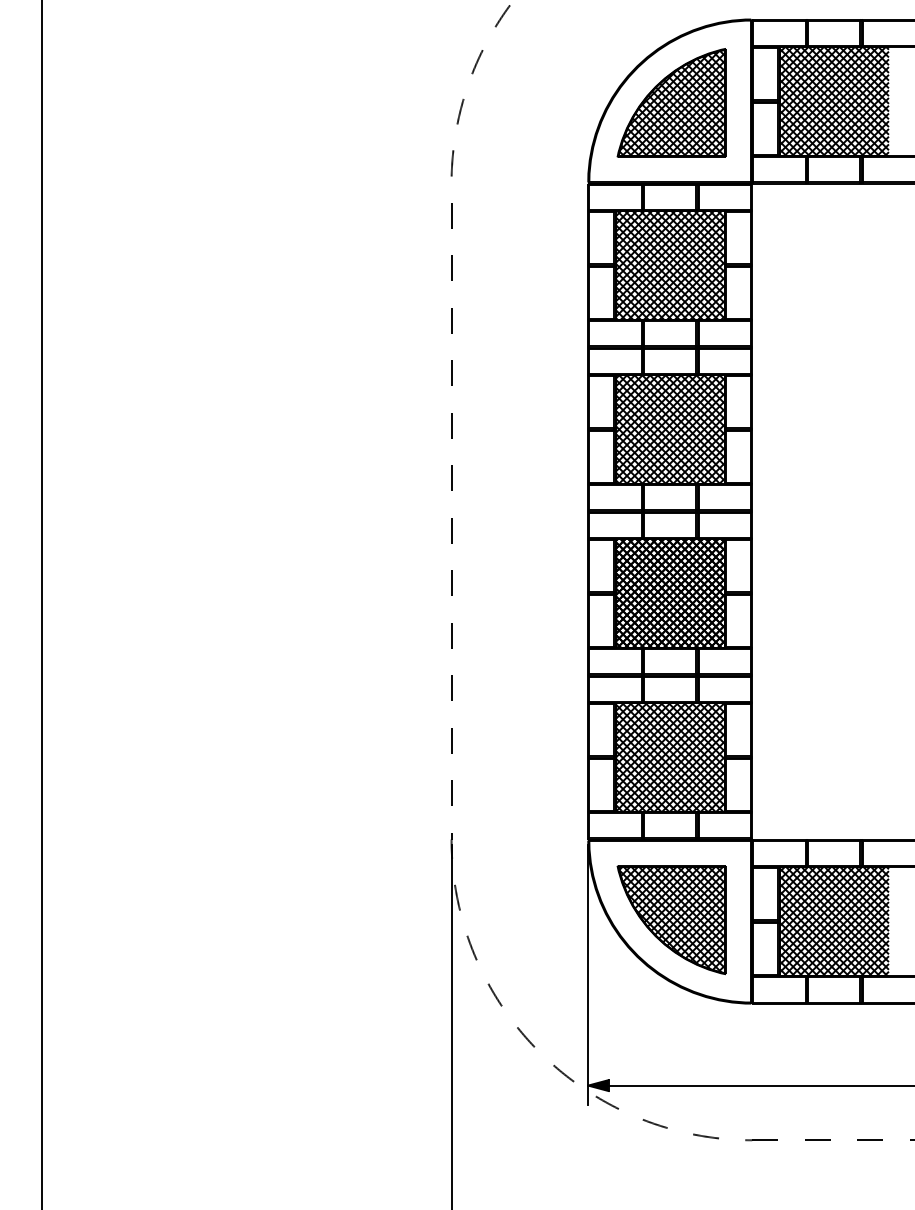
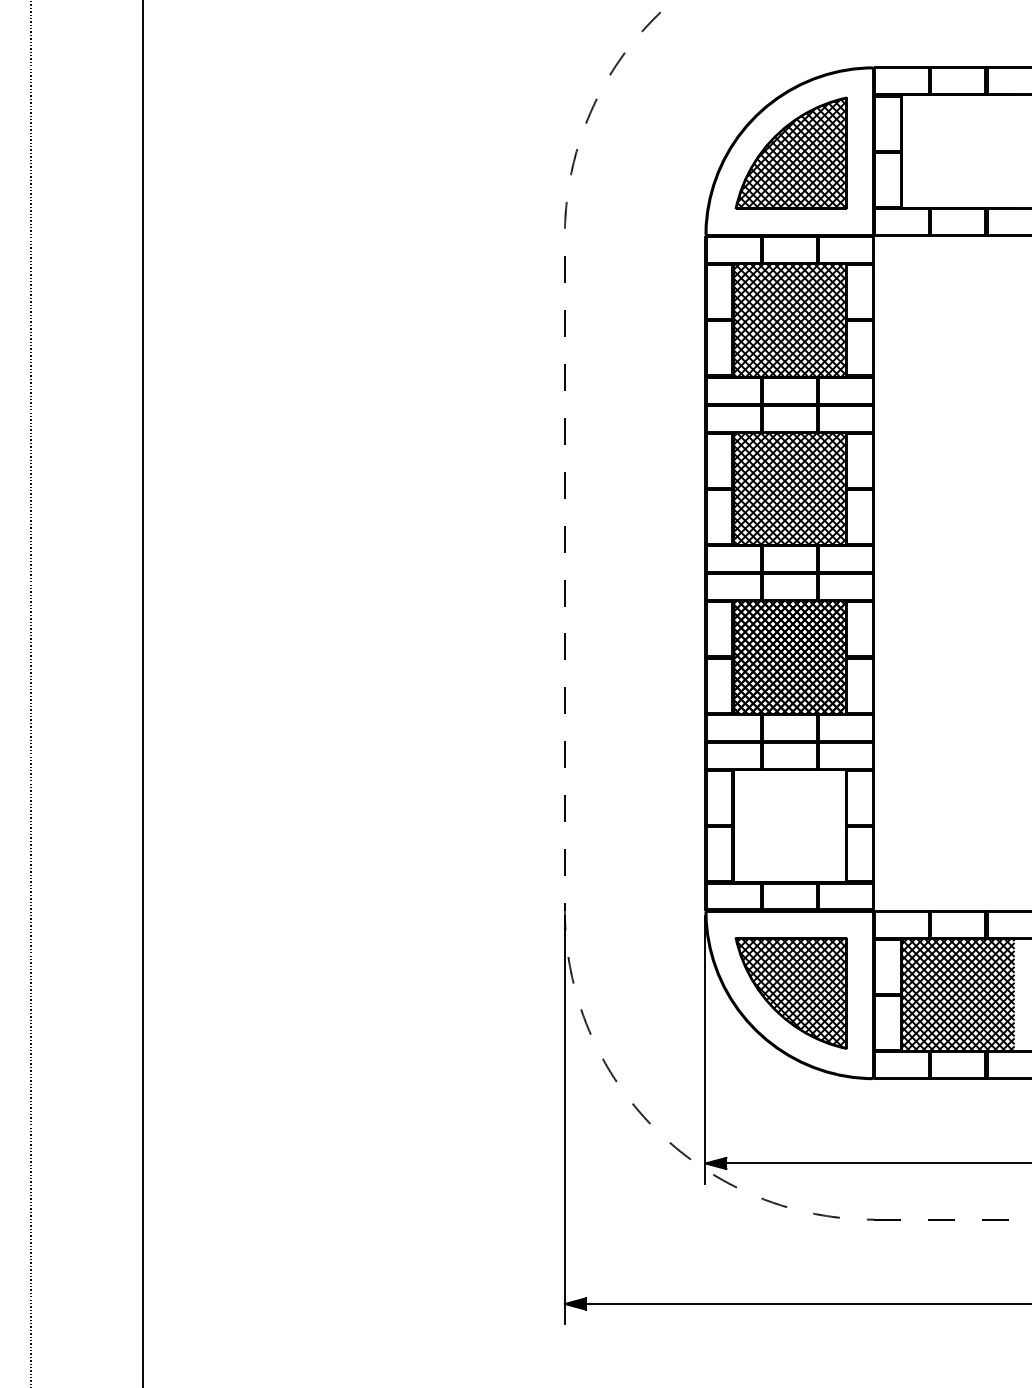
hatch: (834, 101) -> (958, 151), removed
hatch: (670, 757) -> (789, 826), removed

